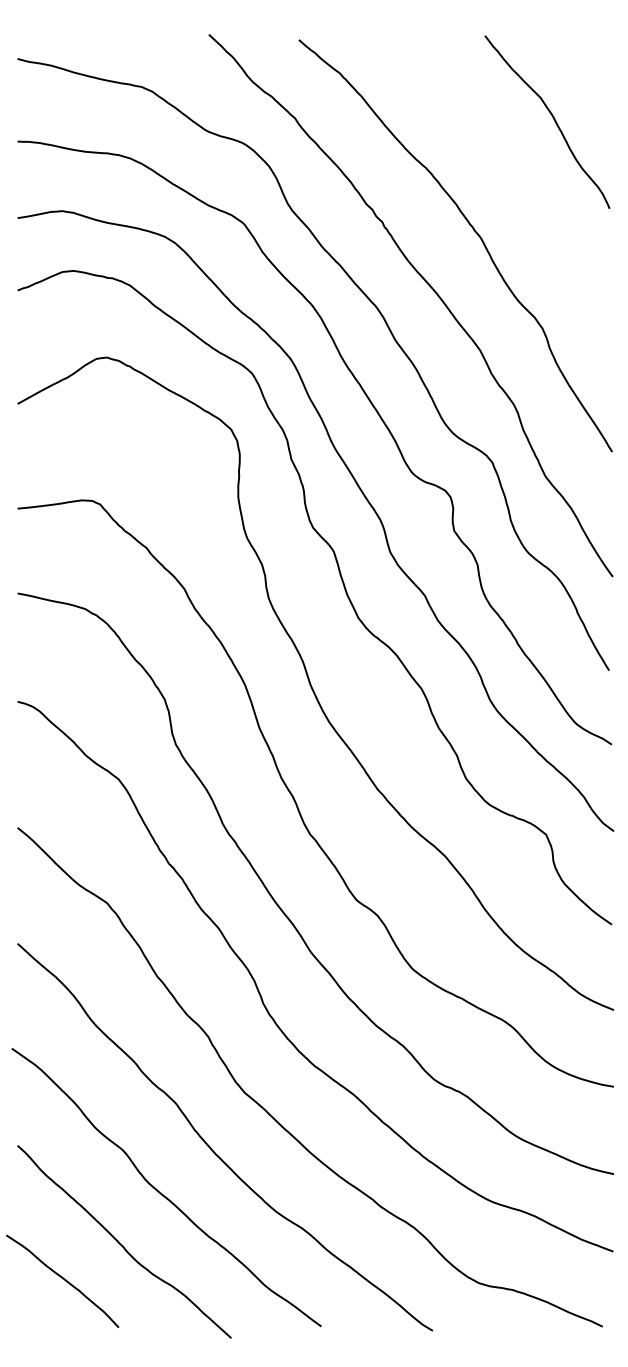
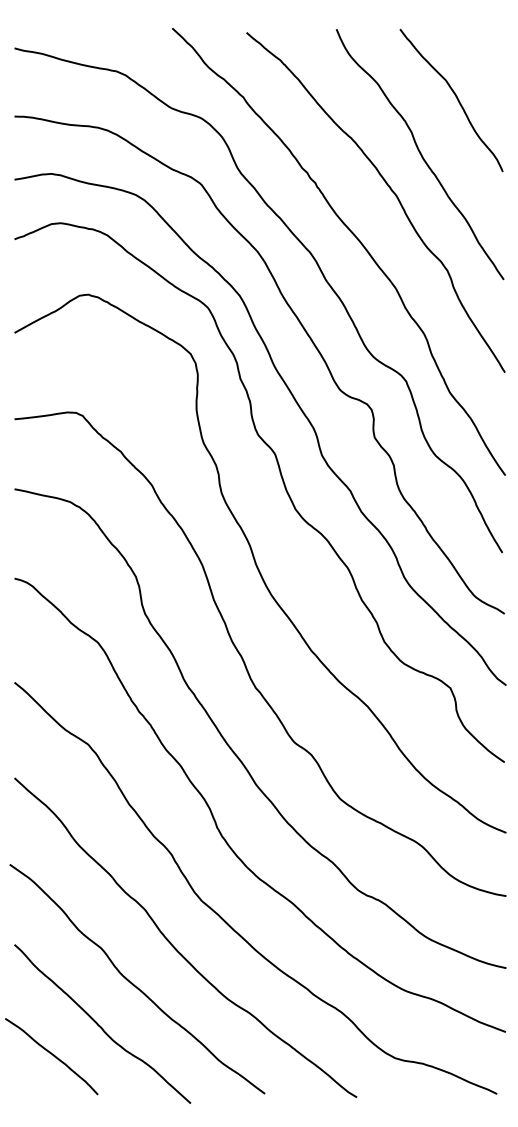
curve: (509, 187) -> (420, 154), added

